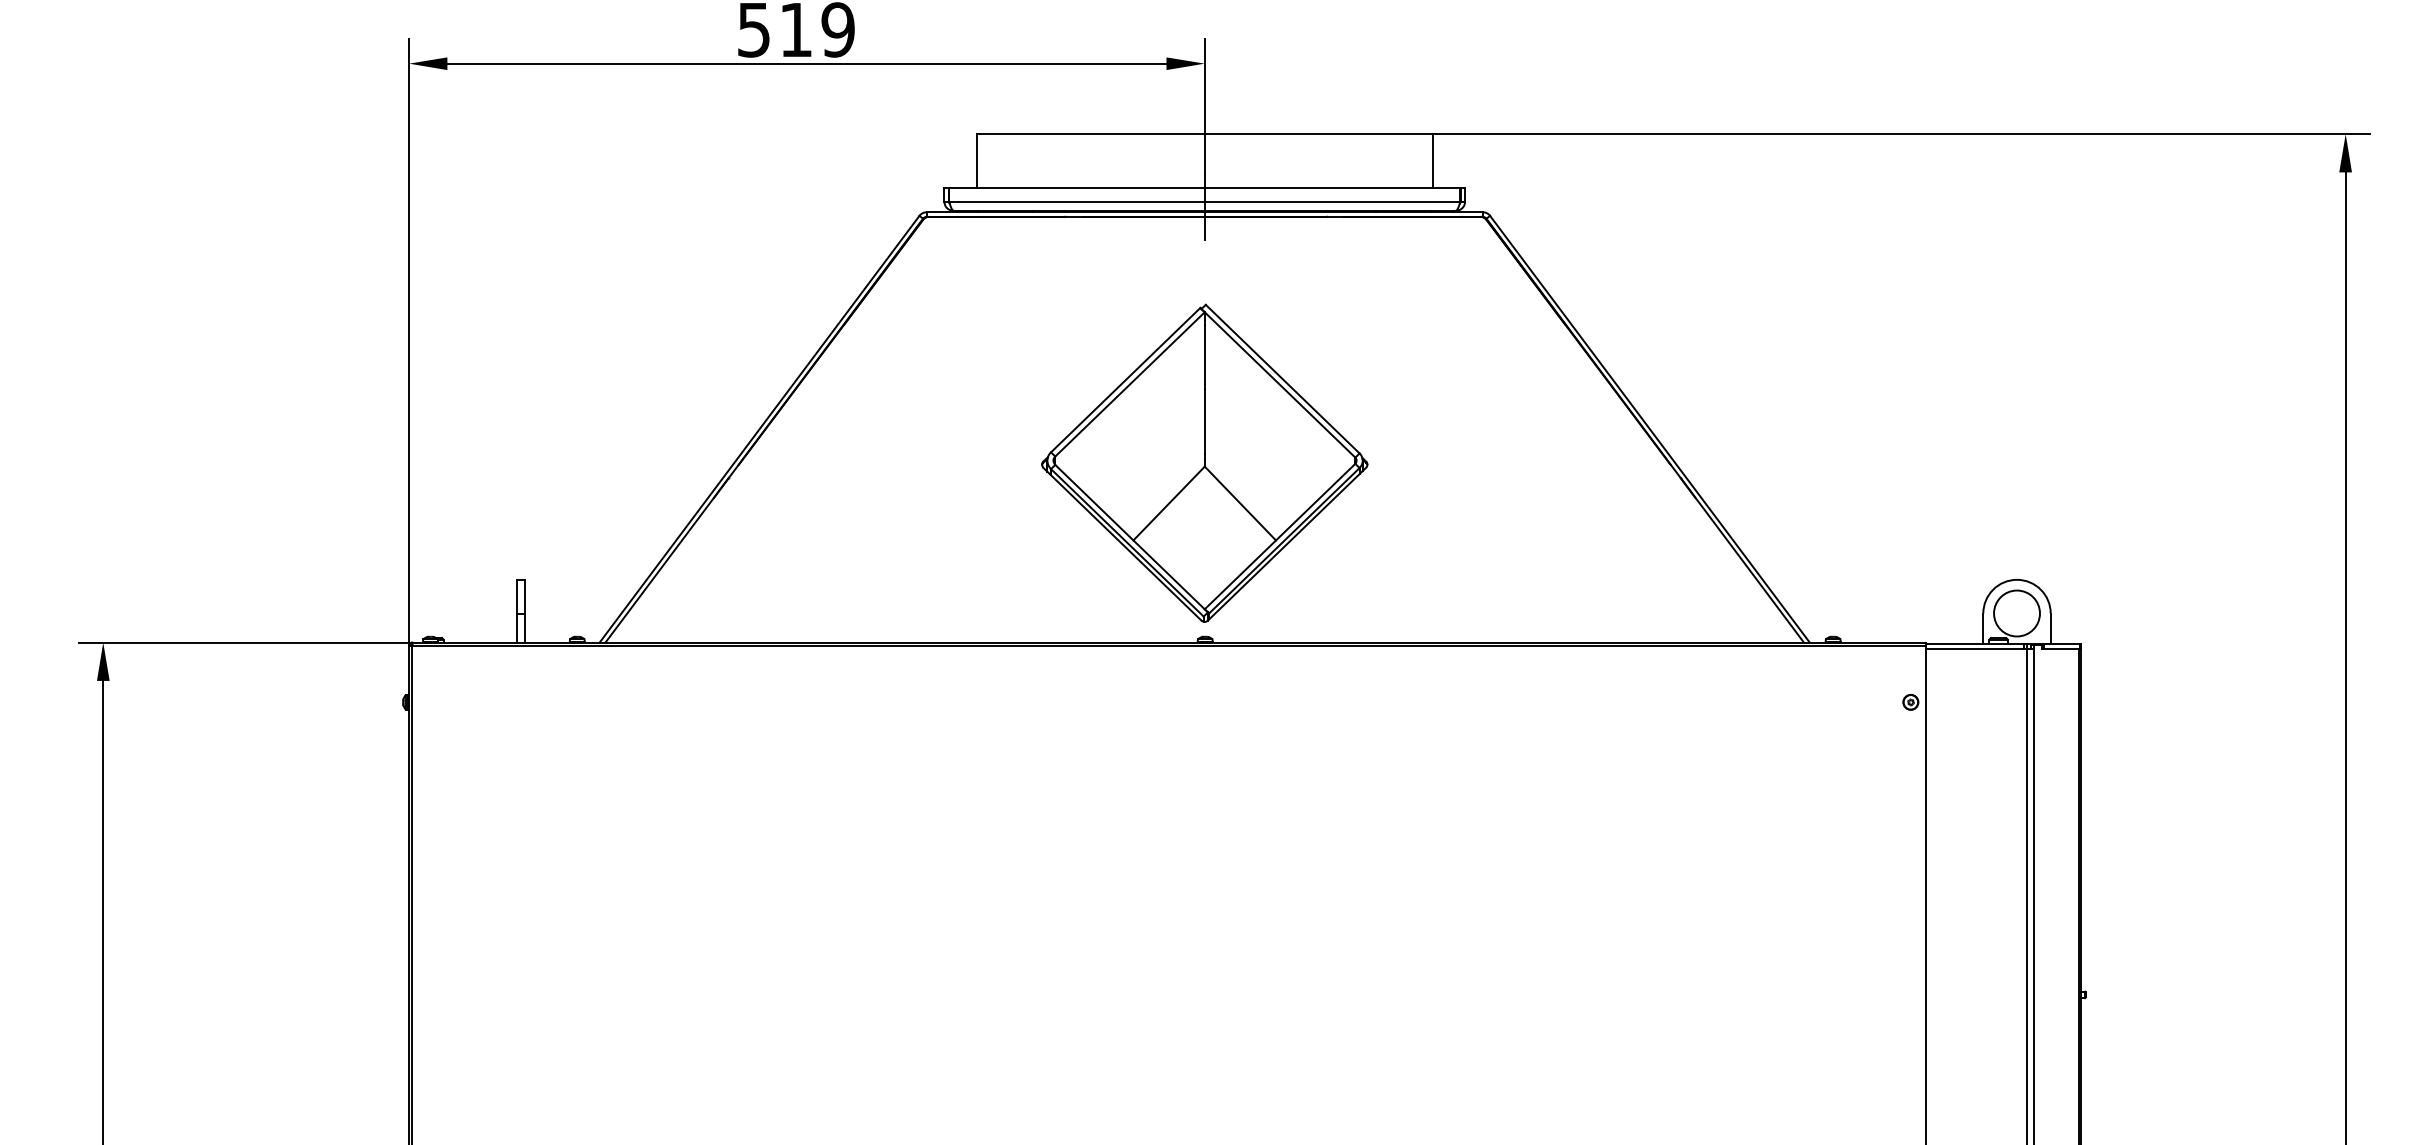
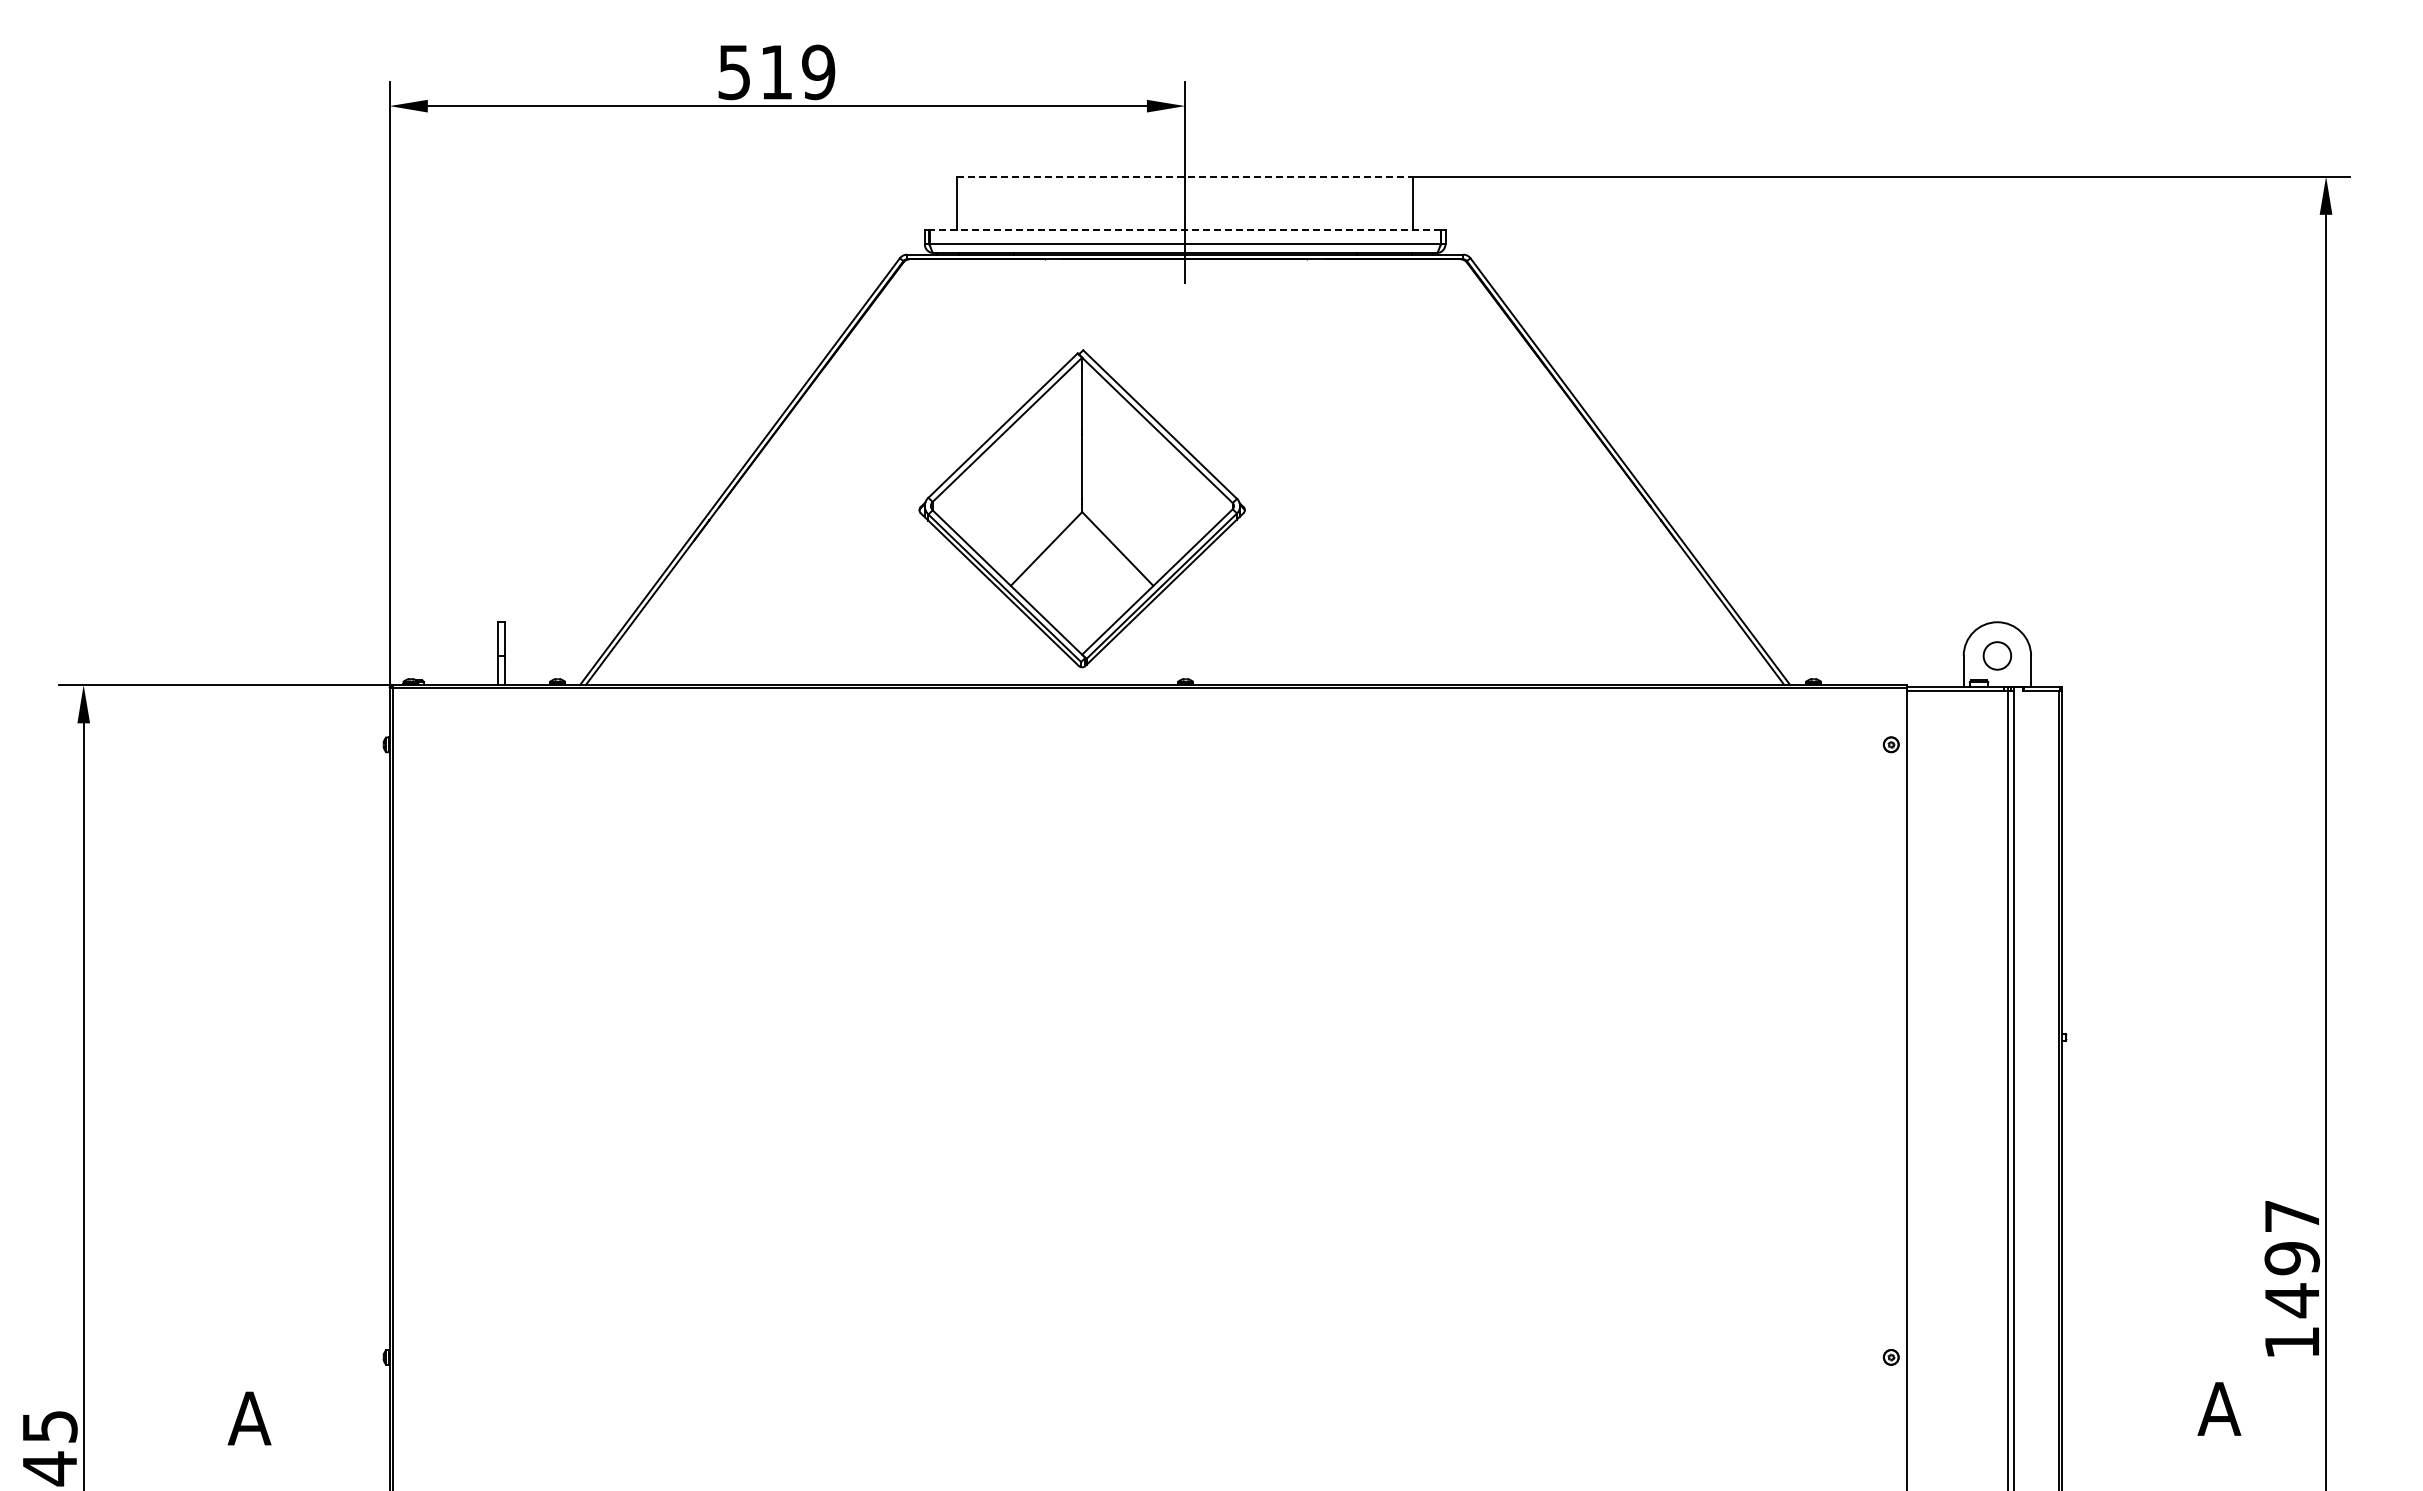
line: (1205, 134) -> (1185, 176), solid -> dashed
line: (1205, 188) -> (1185, 230), solid -> dashed
part: (1204, 463) -> (1081, 508), moved
circle: (2017, 613) -> (1997, 655), size x0.6

